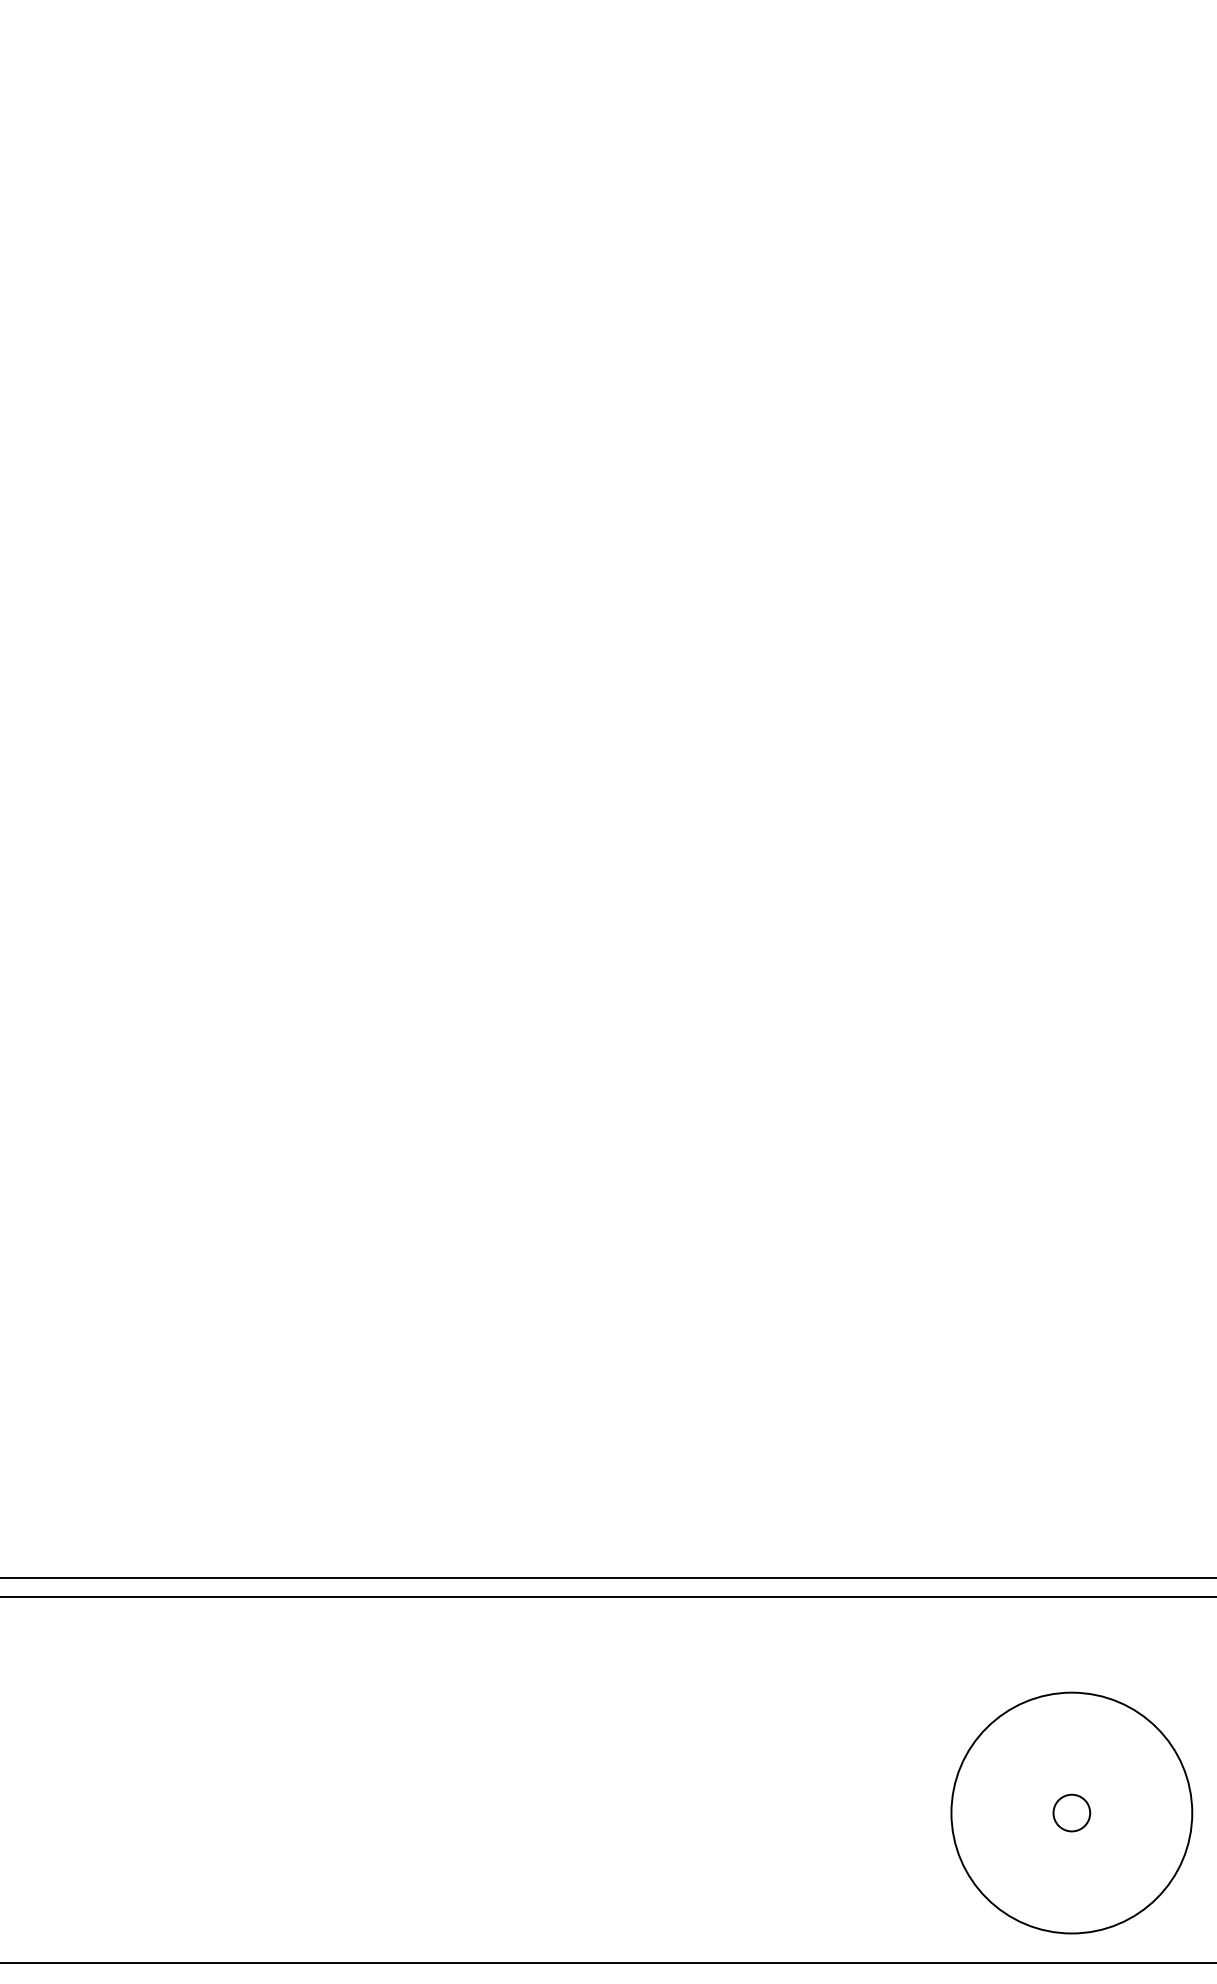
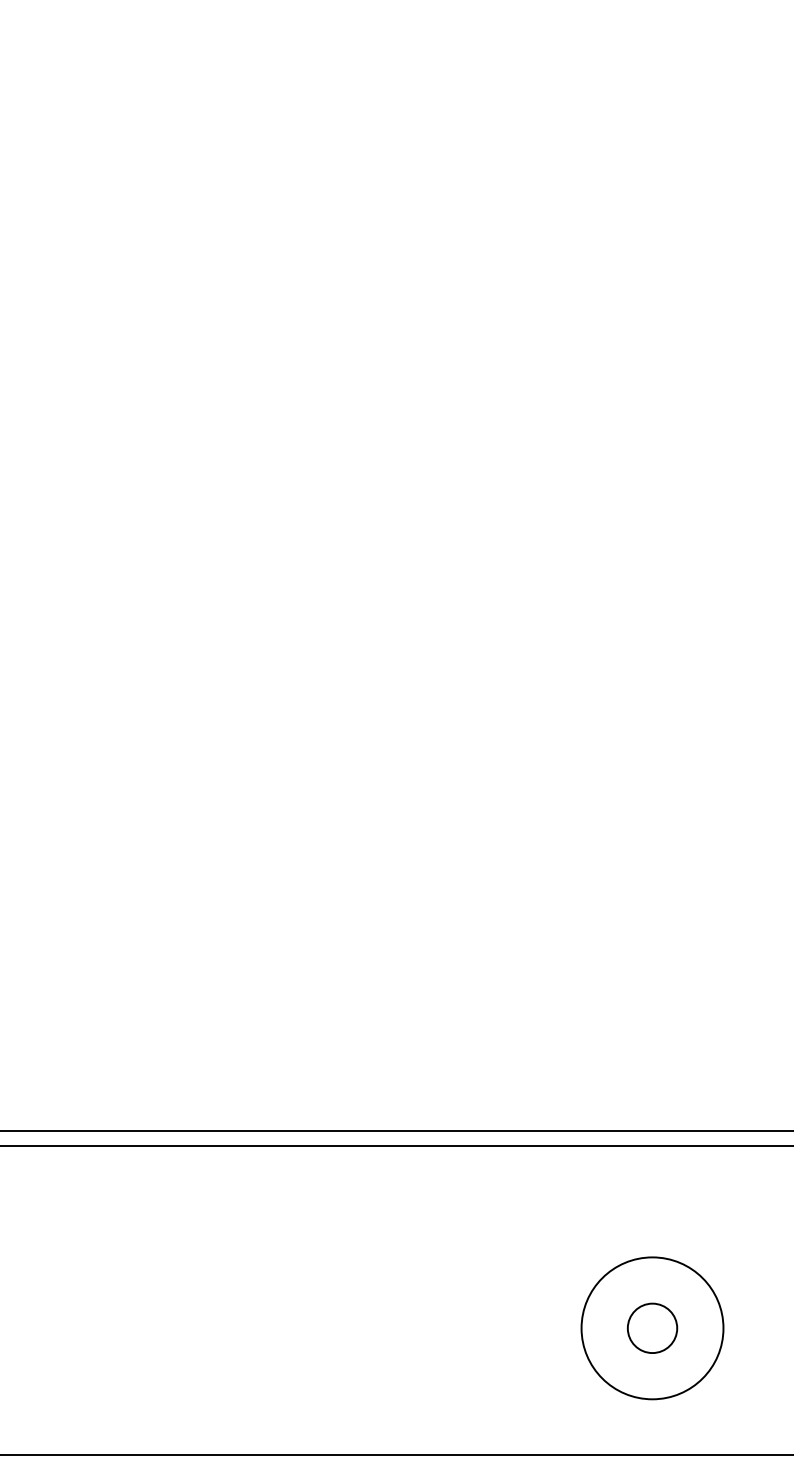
circle: (1071, 1812) -> (652, 1327), size x0.7
circle: (1071, 1812) -> (652, 1327), size x1.6

